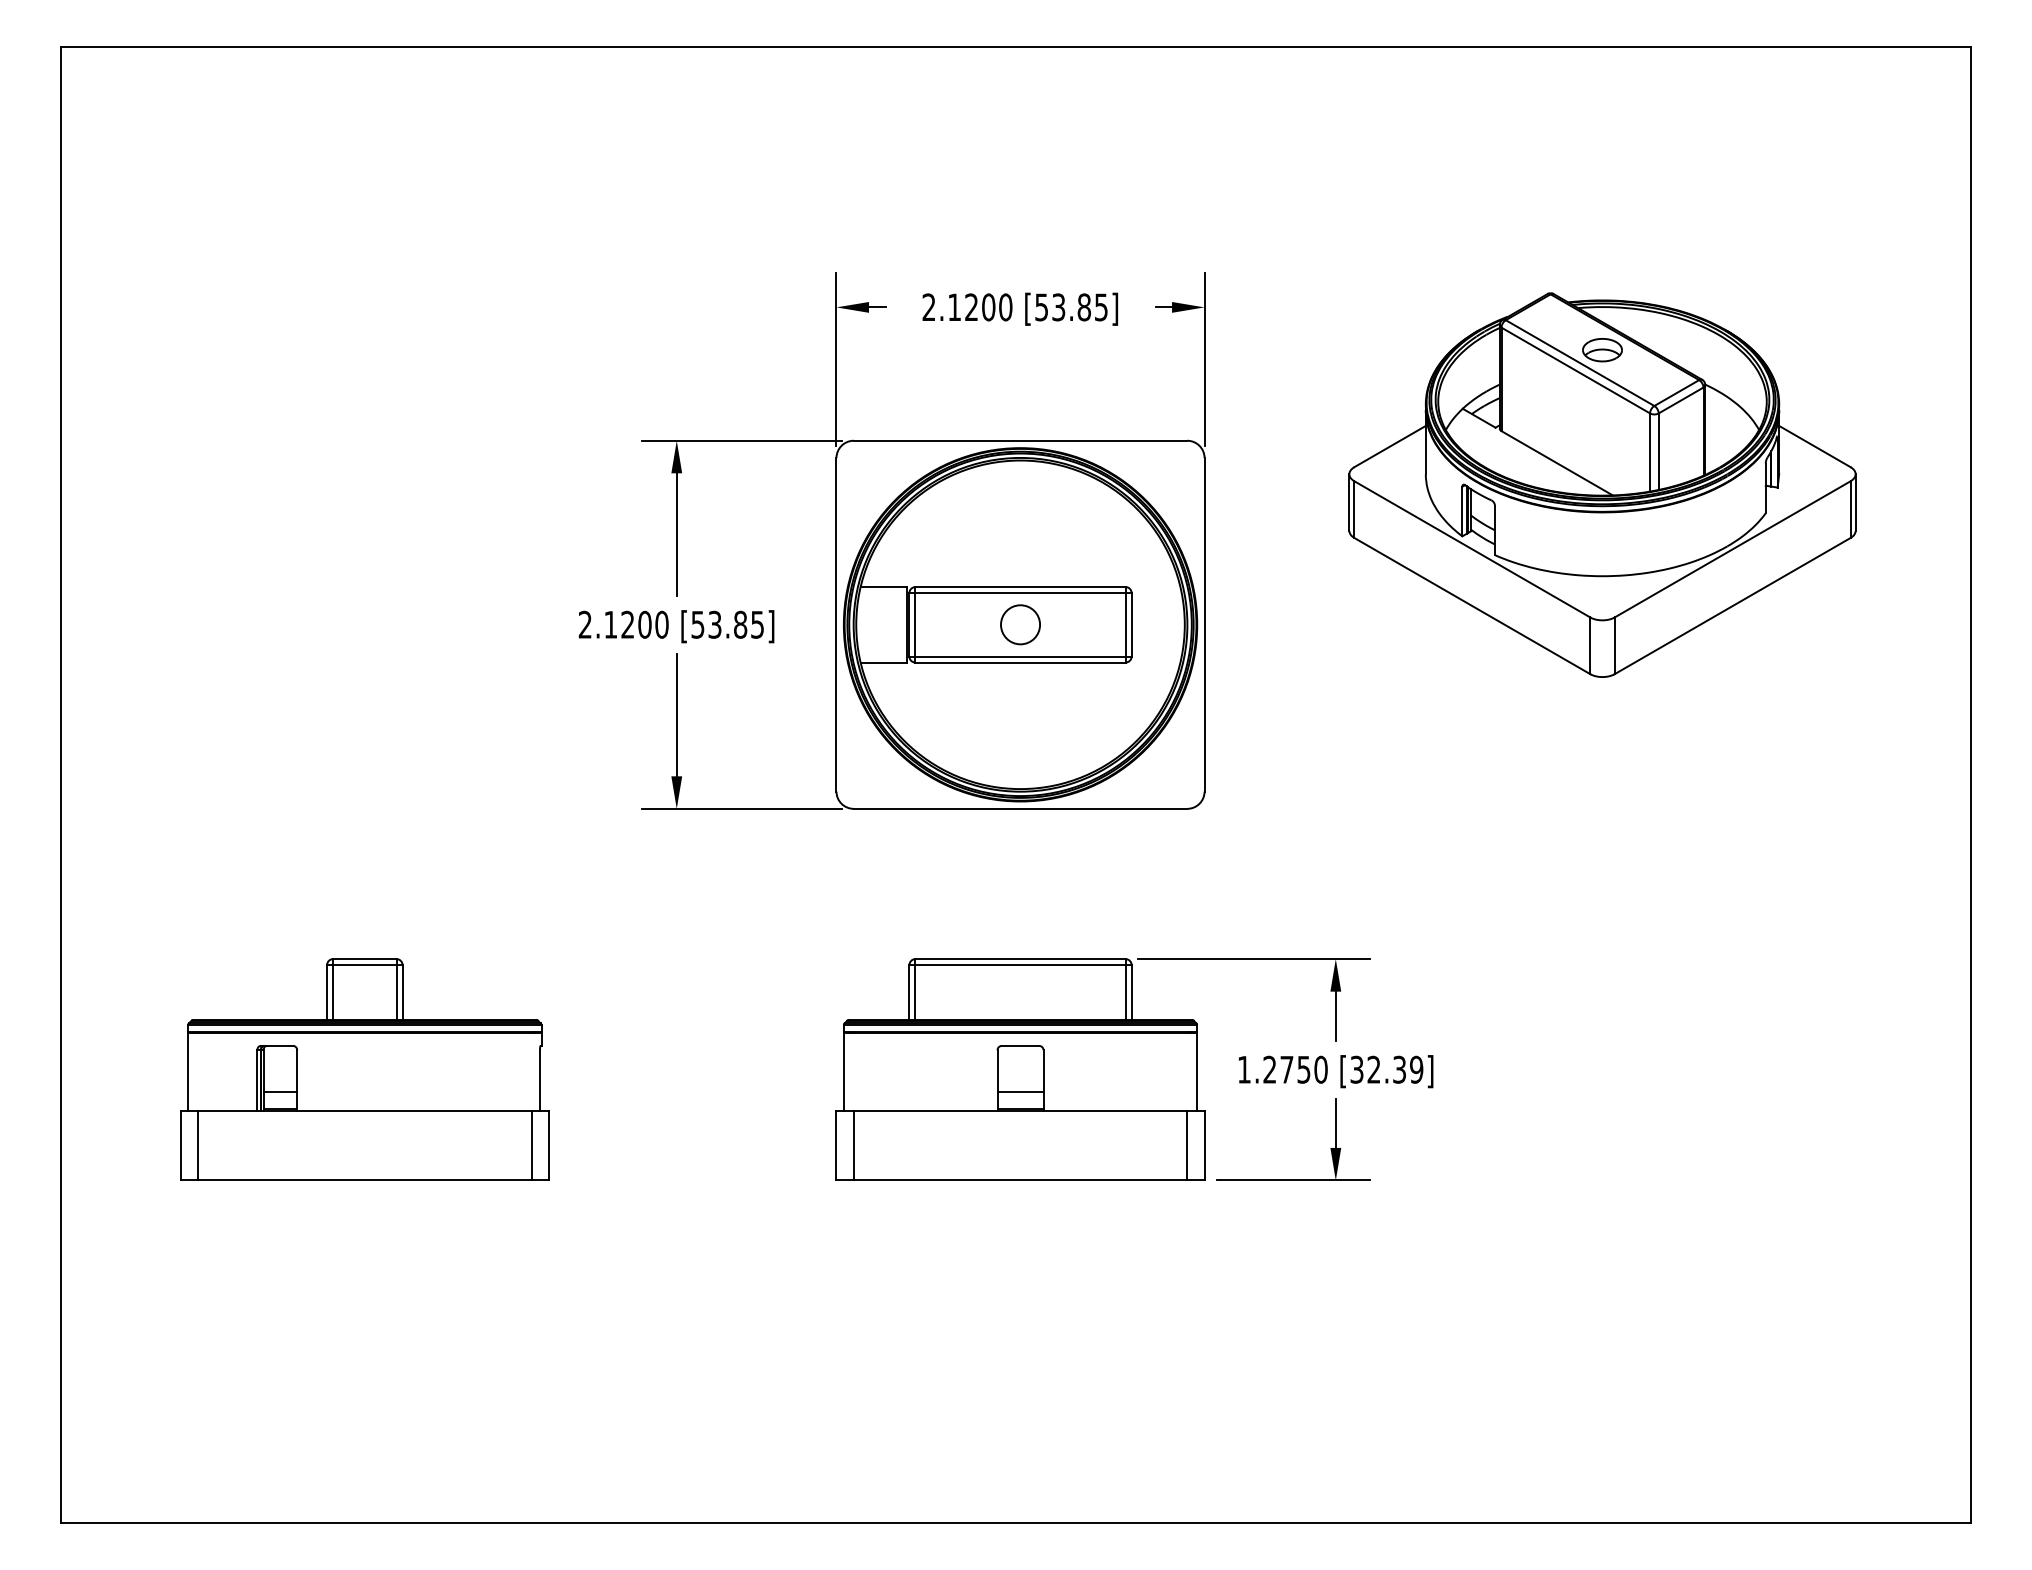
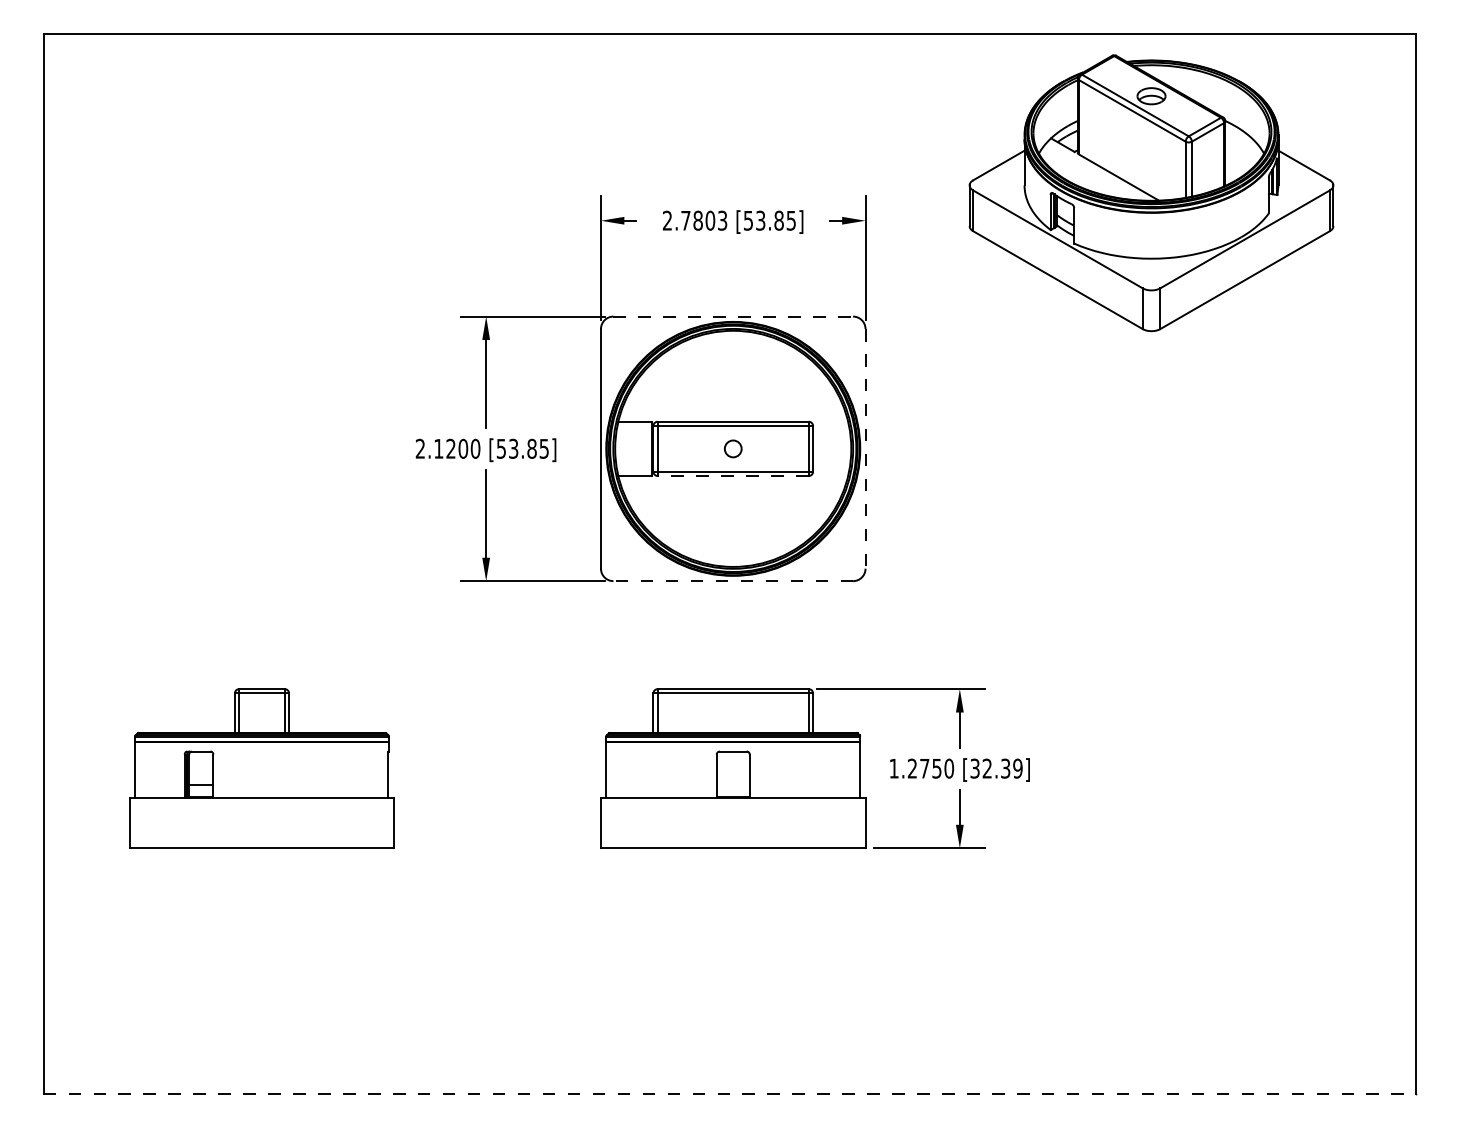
text: (980, 307) -> (704, 220), 2.1200 -> 2.7803
line: (1020, 440) -> (733, 316), solid -> dashed
part: (1602, 484) -> (1151, 192), moved
circle: (1020, 624) -> (733, 448), size x0.6
line: (1204, 624) -> (865, 448), solid -> dashed
line: (1020, 662) -> (733, 475), solid -> dashed
line: (1020, 808) -> (733, 580), solid -> dashed
line: (1020, 1091) -> (733, 784), removed
line: (198, 1145) -> (142, 823), removed
line: (531, 1145) -> (381, 823), removed
line: (853, 1145) -> (613, 823), removed
line: (1187, 1145) -> (853, 823), removed
line: (1016, 1522) -> (730, 1094), solid -> dashed

